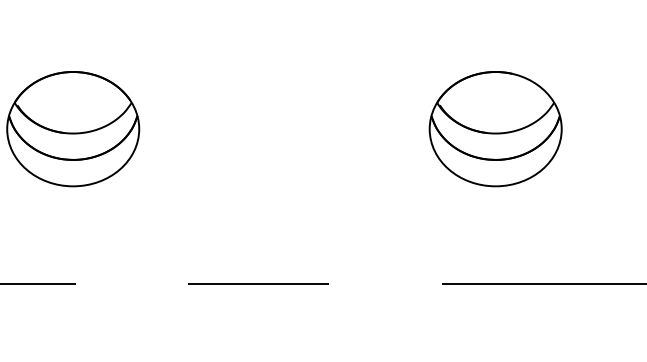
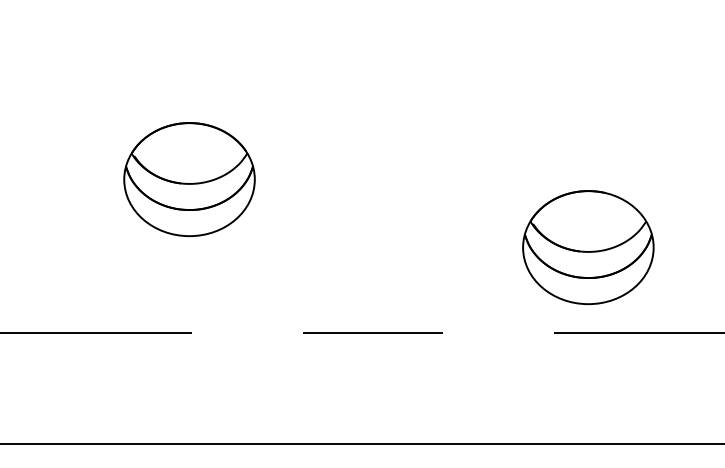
part: (495, 129) -> (588, 247), moved

